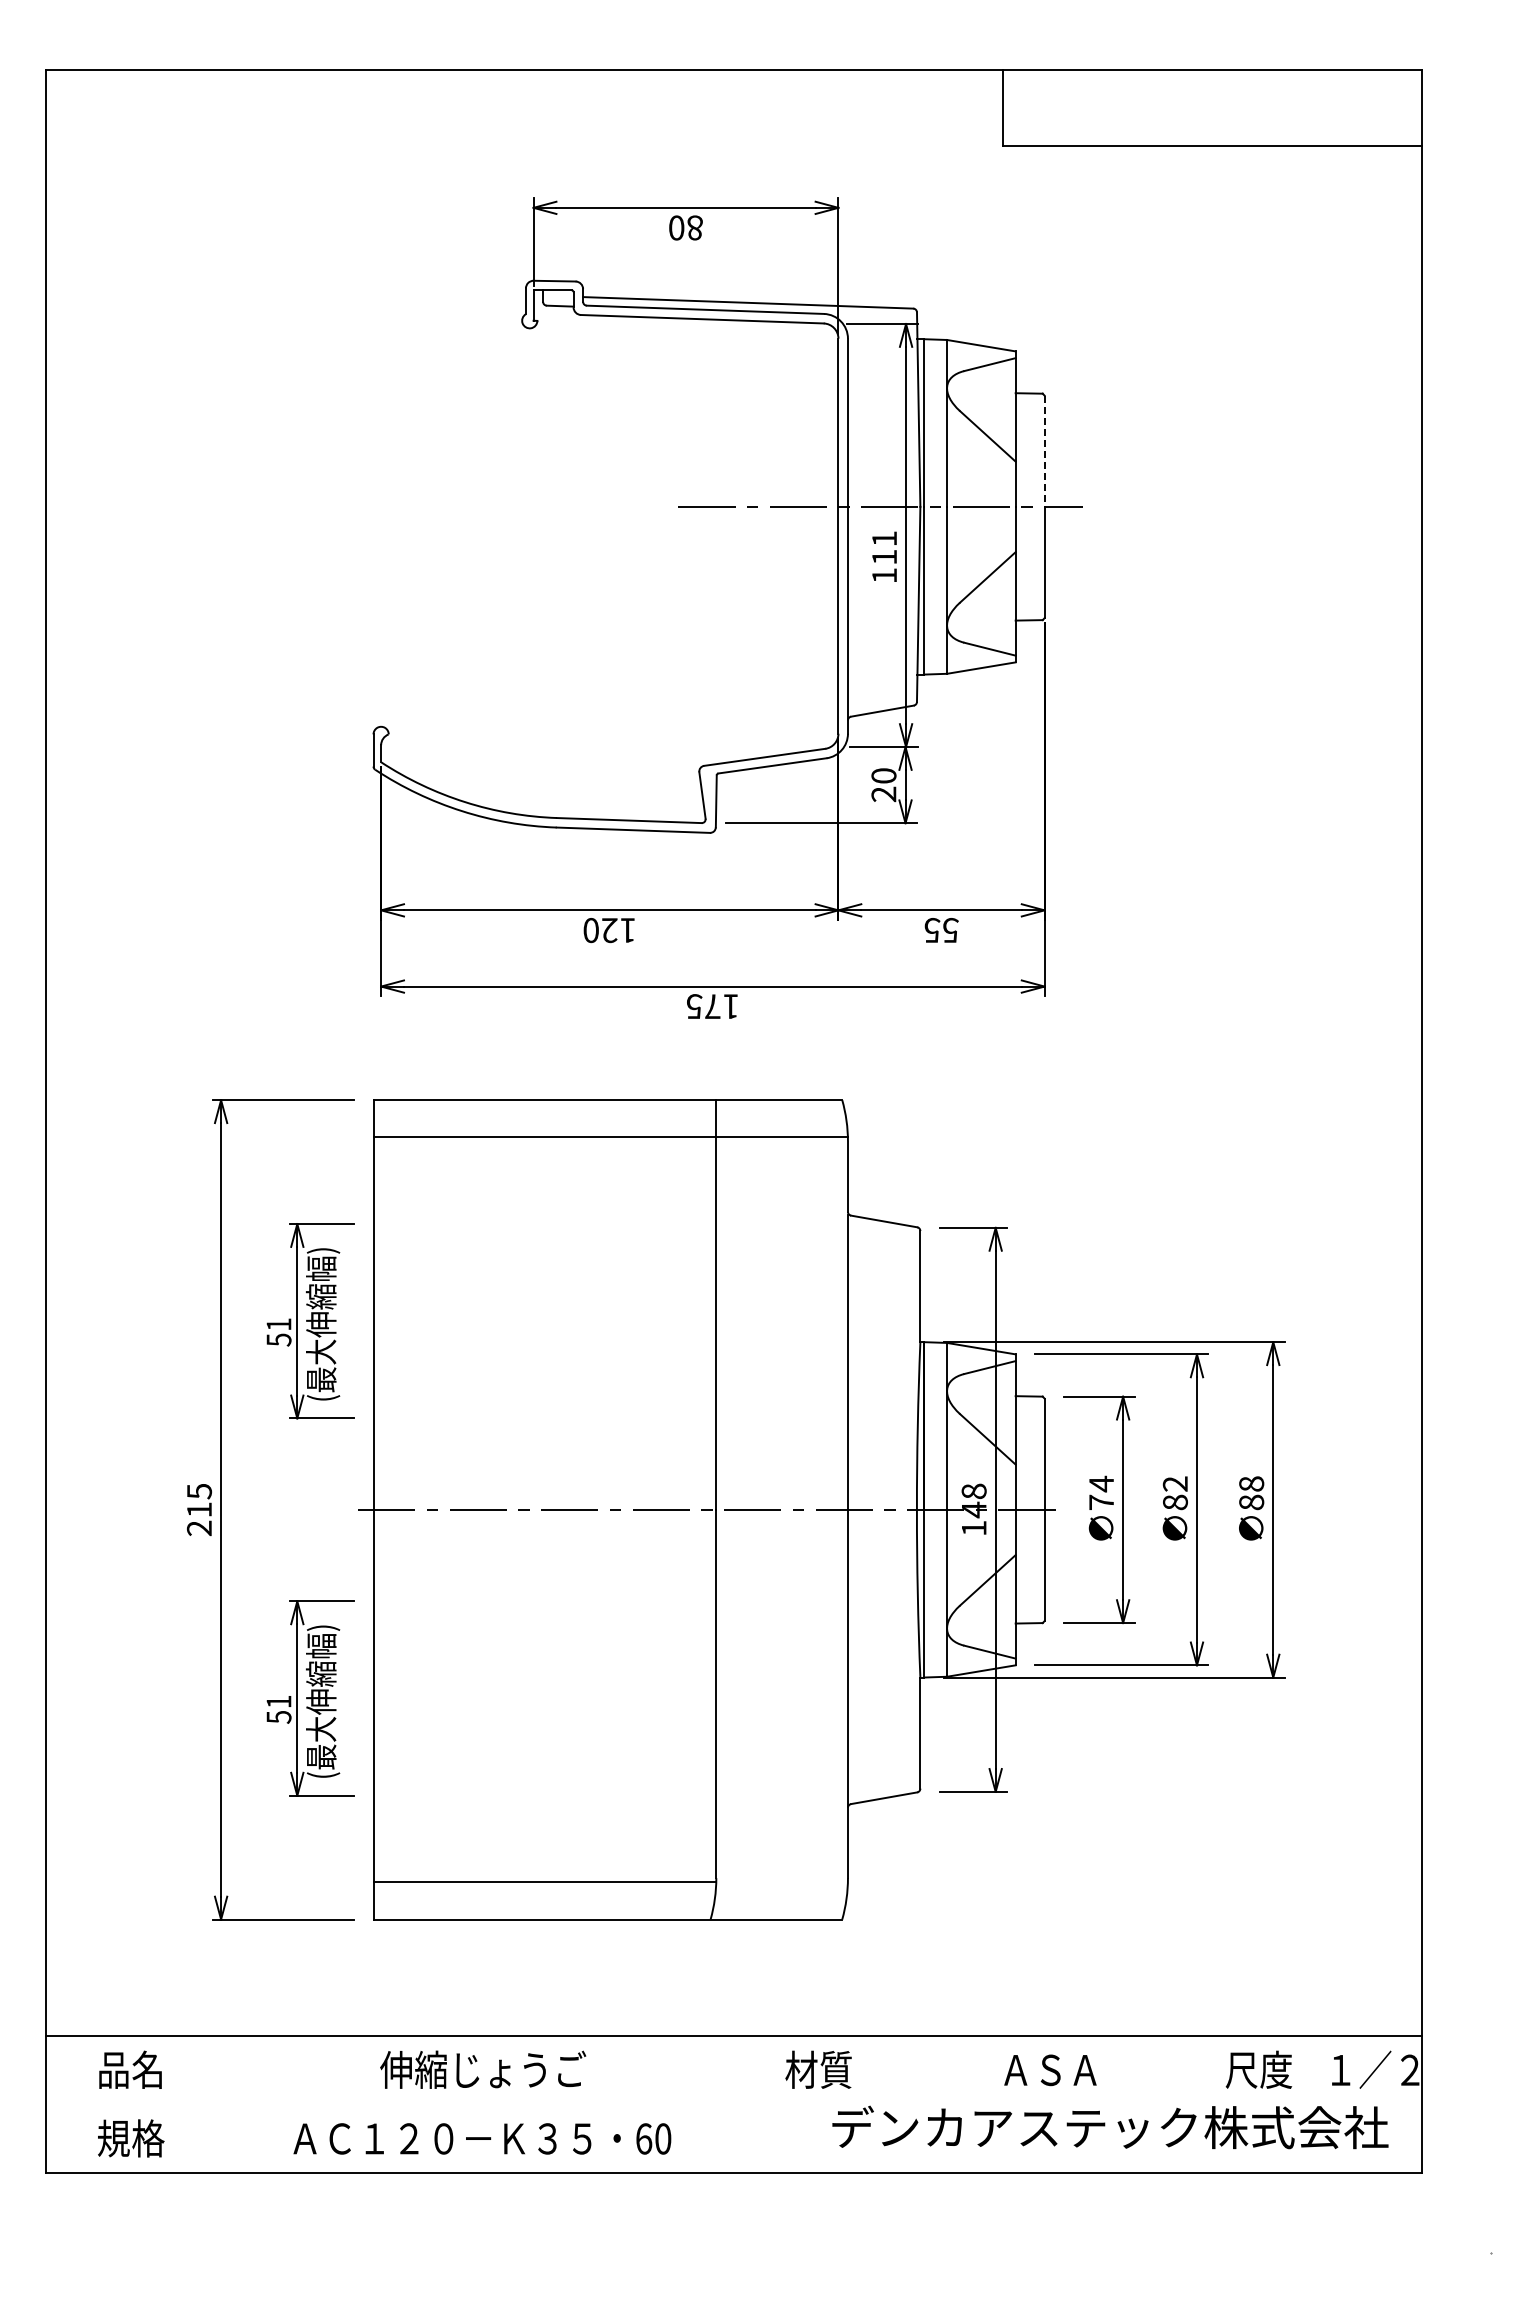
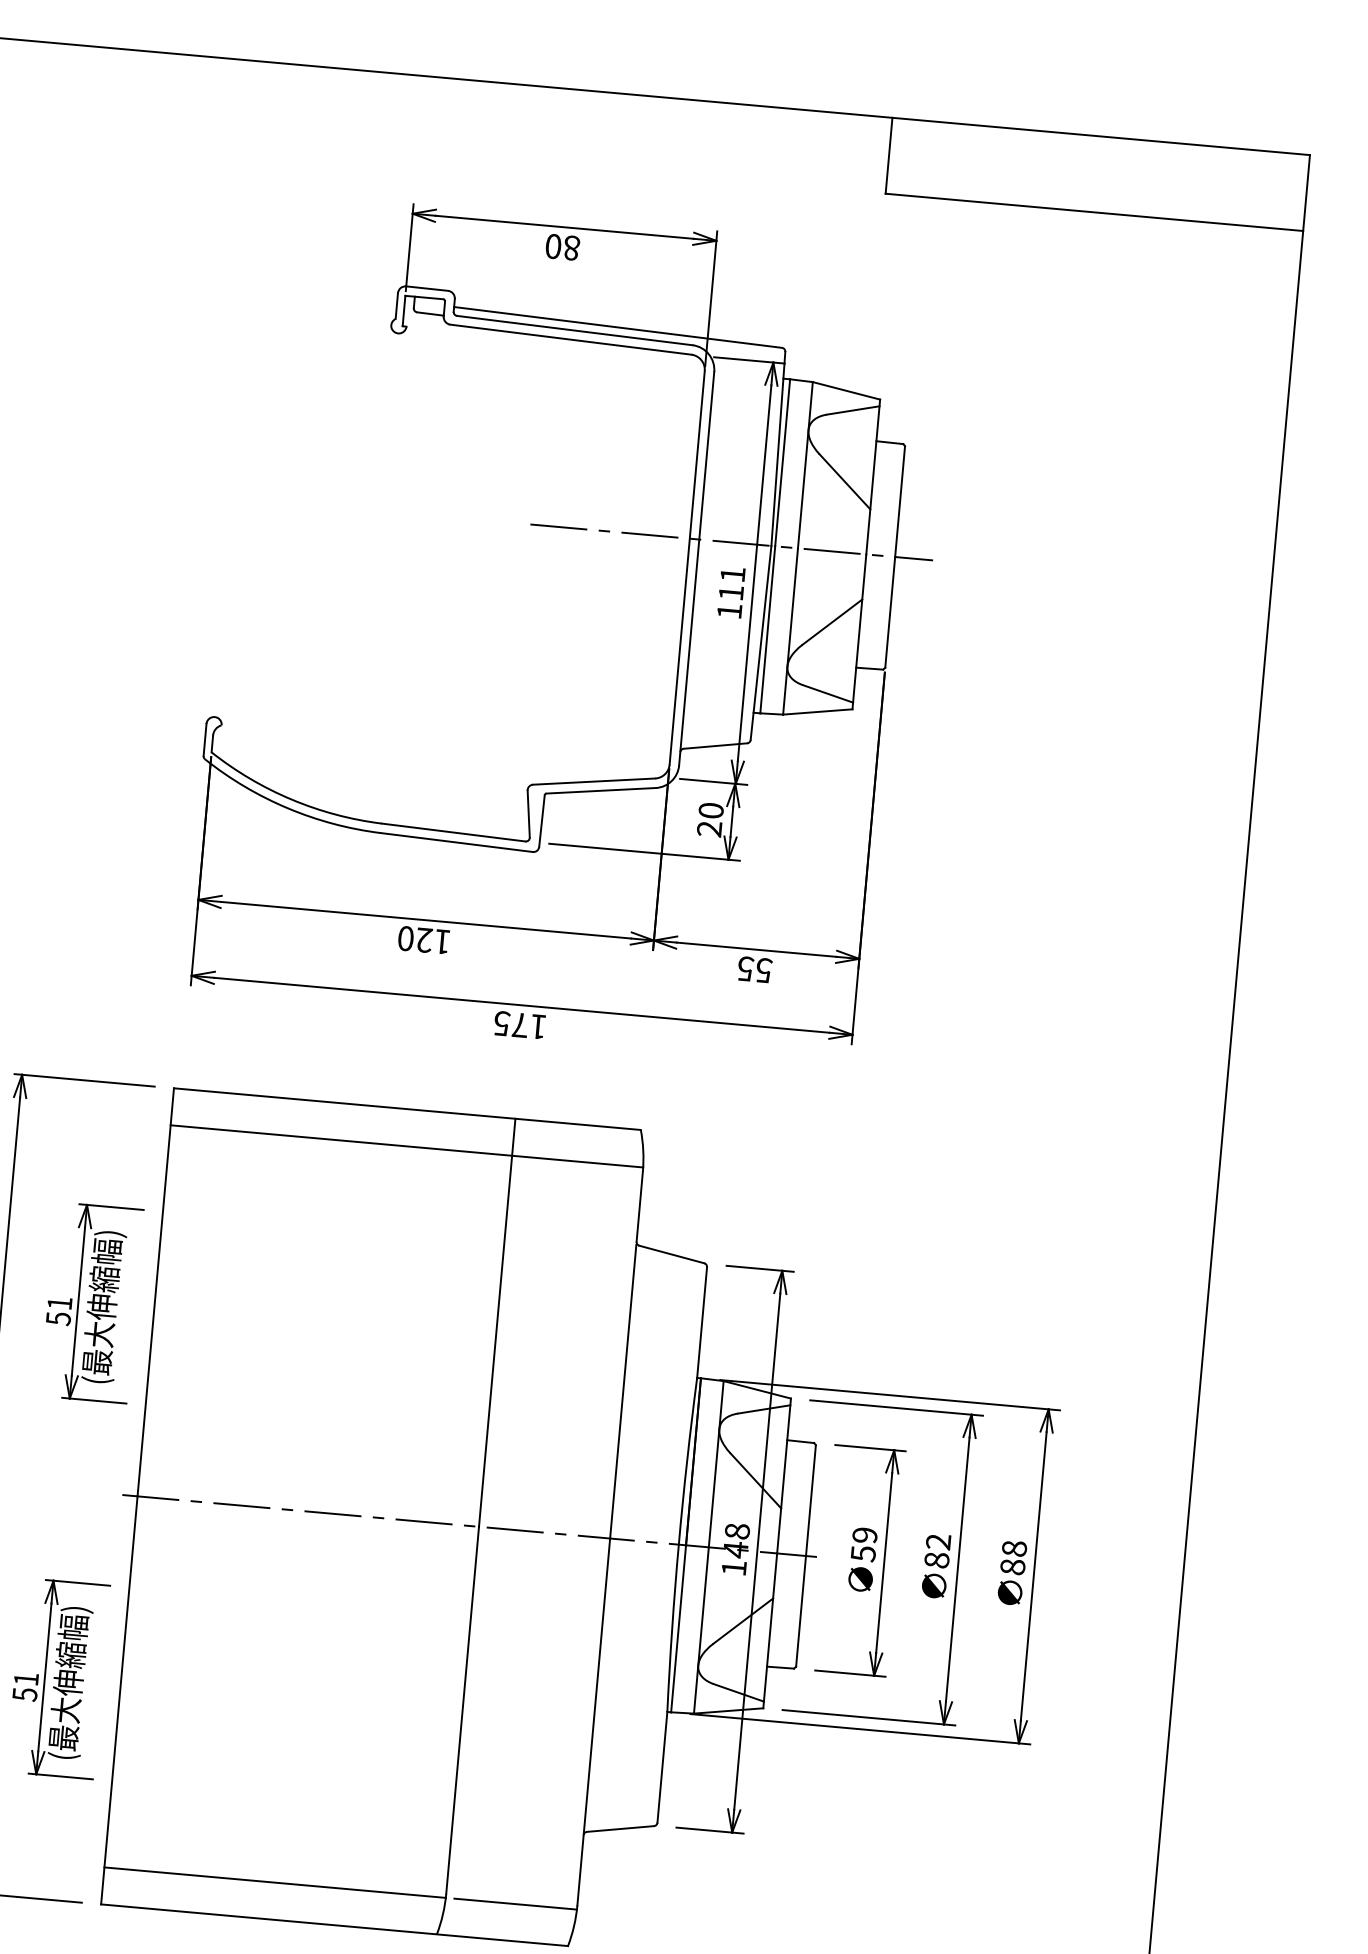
line: (1044, 451) -> (899, 501), dashed -> solid
text: (1101, 1492) -> (864, 1543), 74 -> 59
line: (785, 1882) -> (514, 1904), added

